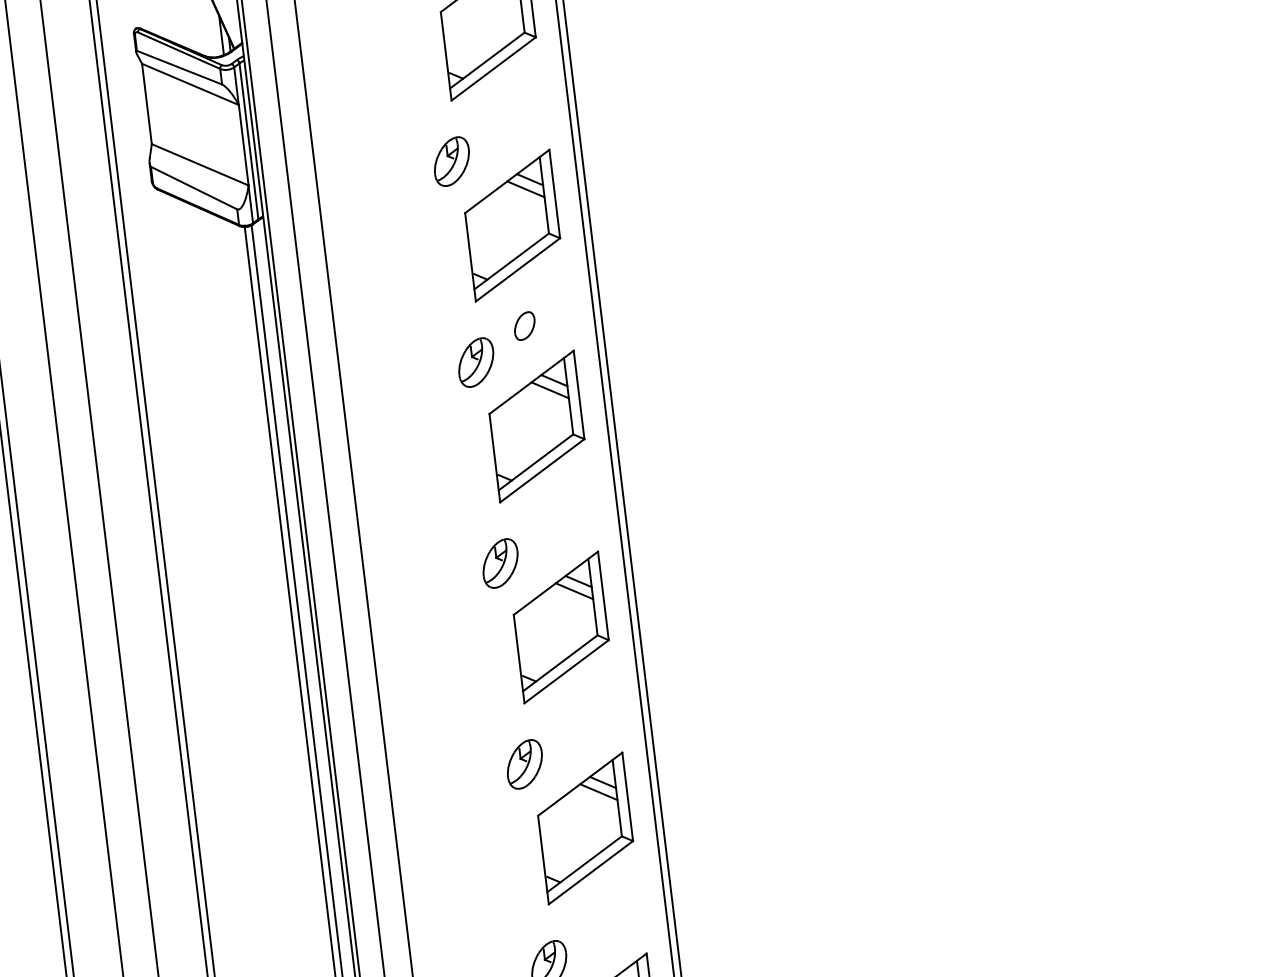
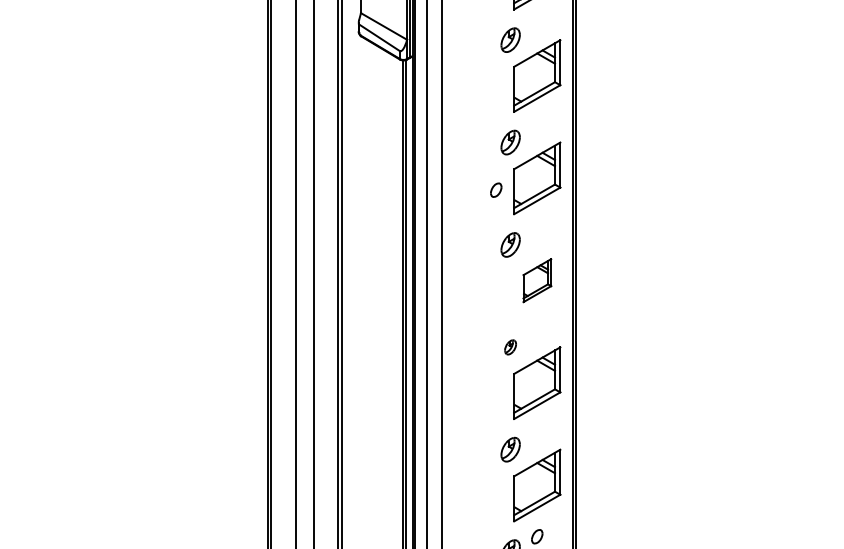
part: (525, 324) -> (496, 189), moved
part: (561, 626) -> (537, 280), size x0.6
part: (524, 764) -> (510, 347), size x0.6

